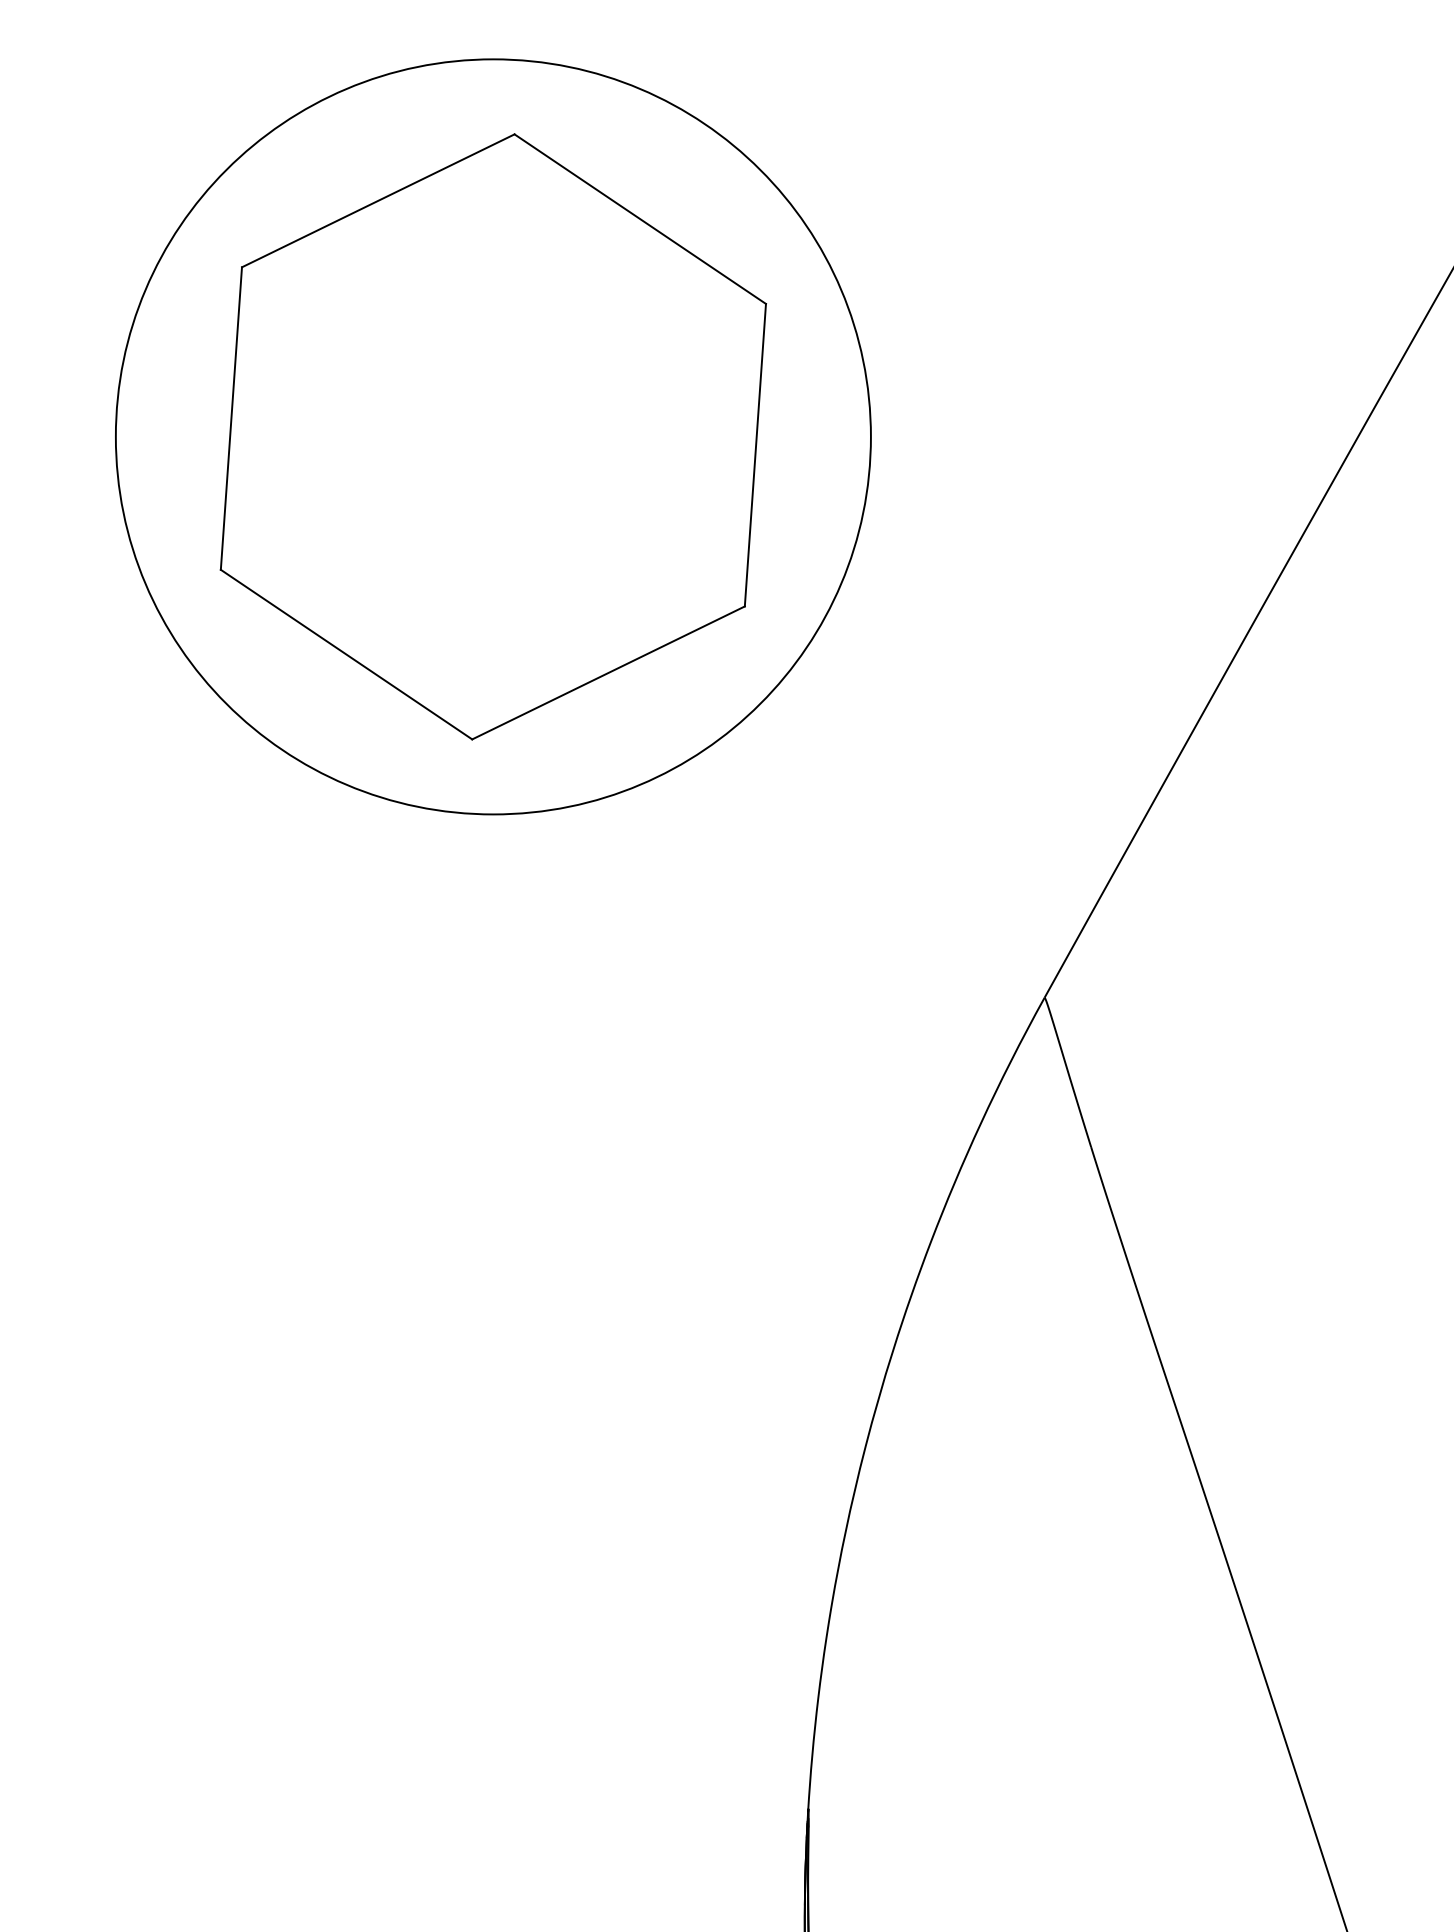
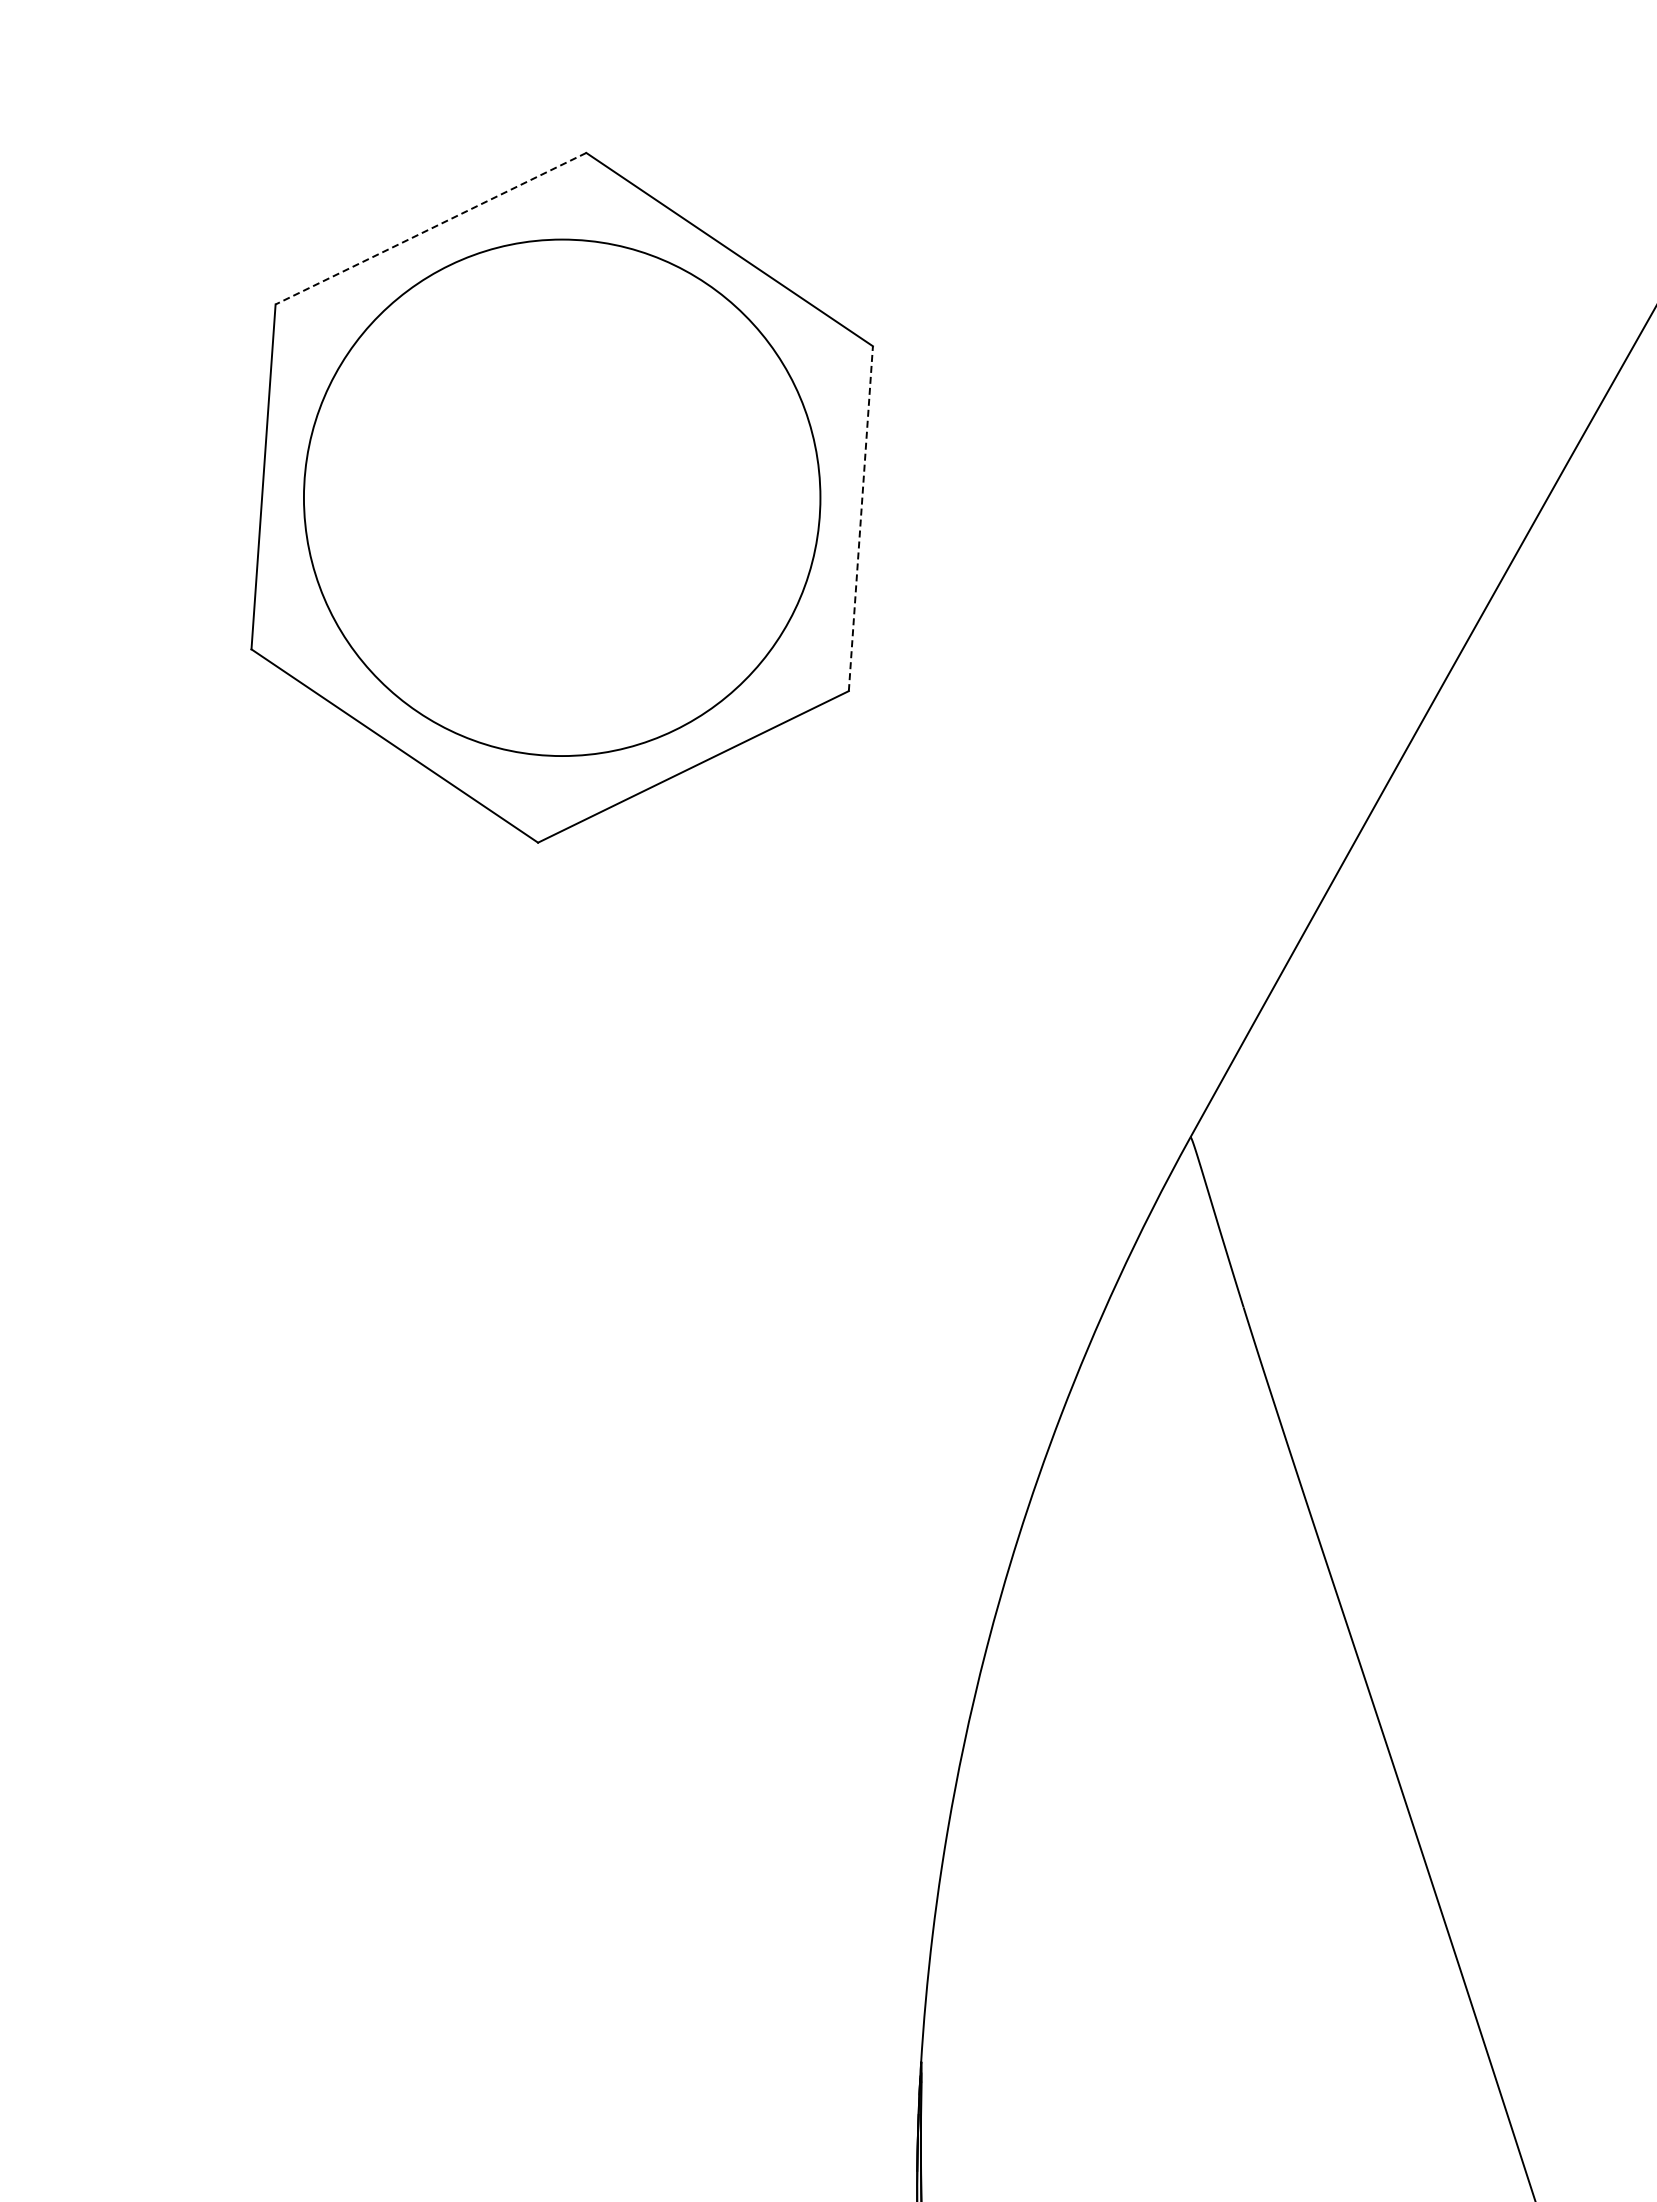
line: (377, 200) -> (430, 228), solid -> dashed
circle: (492, 436) -> (561, 497), size x0.6
line: (755, 455) -> (860, 518), solid -> dashed

